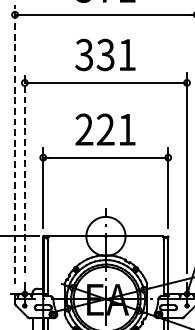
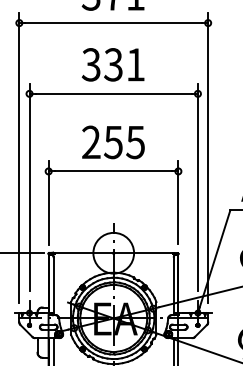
text: (116, 129) -> (124, 142), 221 -> 255
line: (15, 144) -> (19, 157), dashed -> solid
line: (24, 173) -> (29, 187), dashed -> solid

